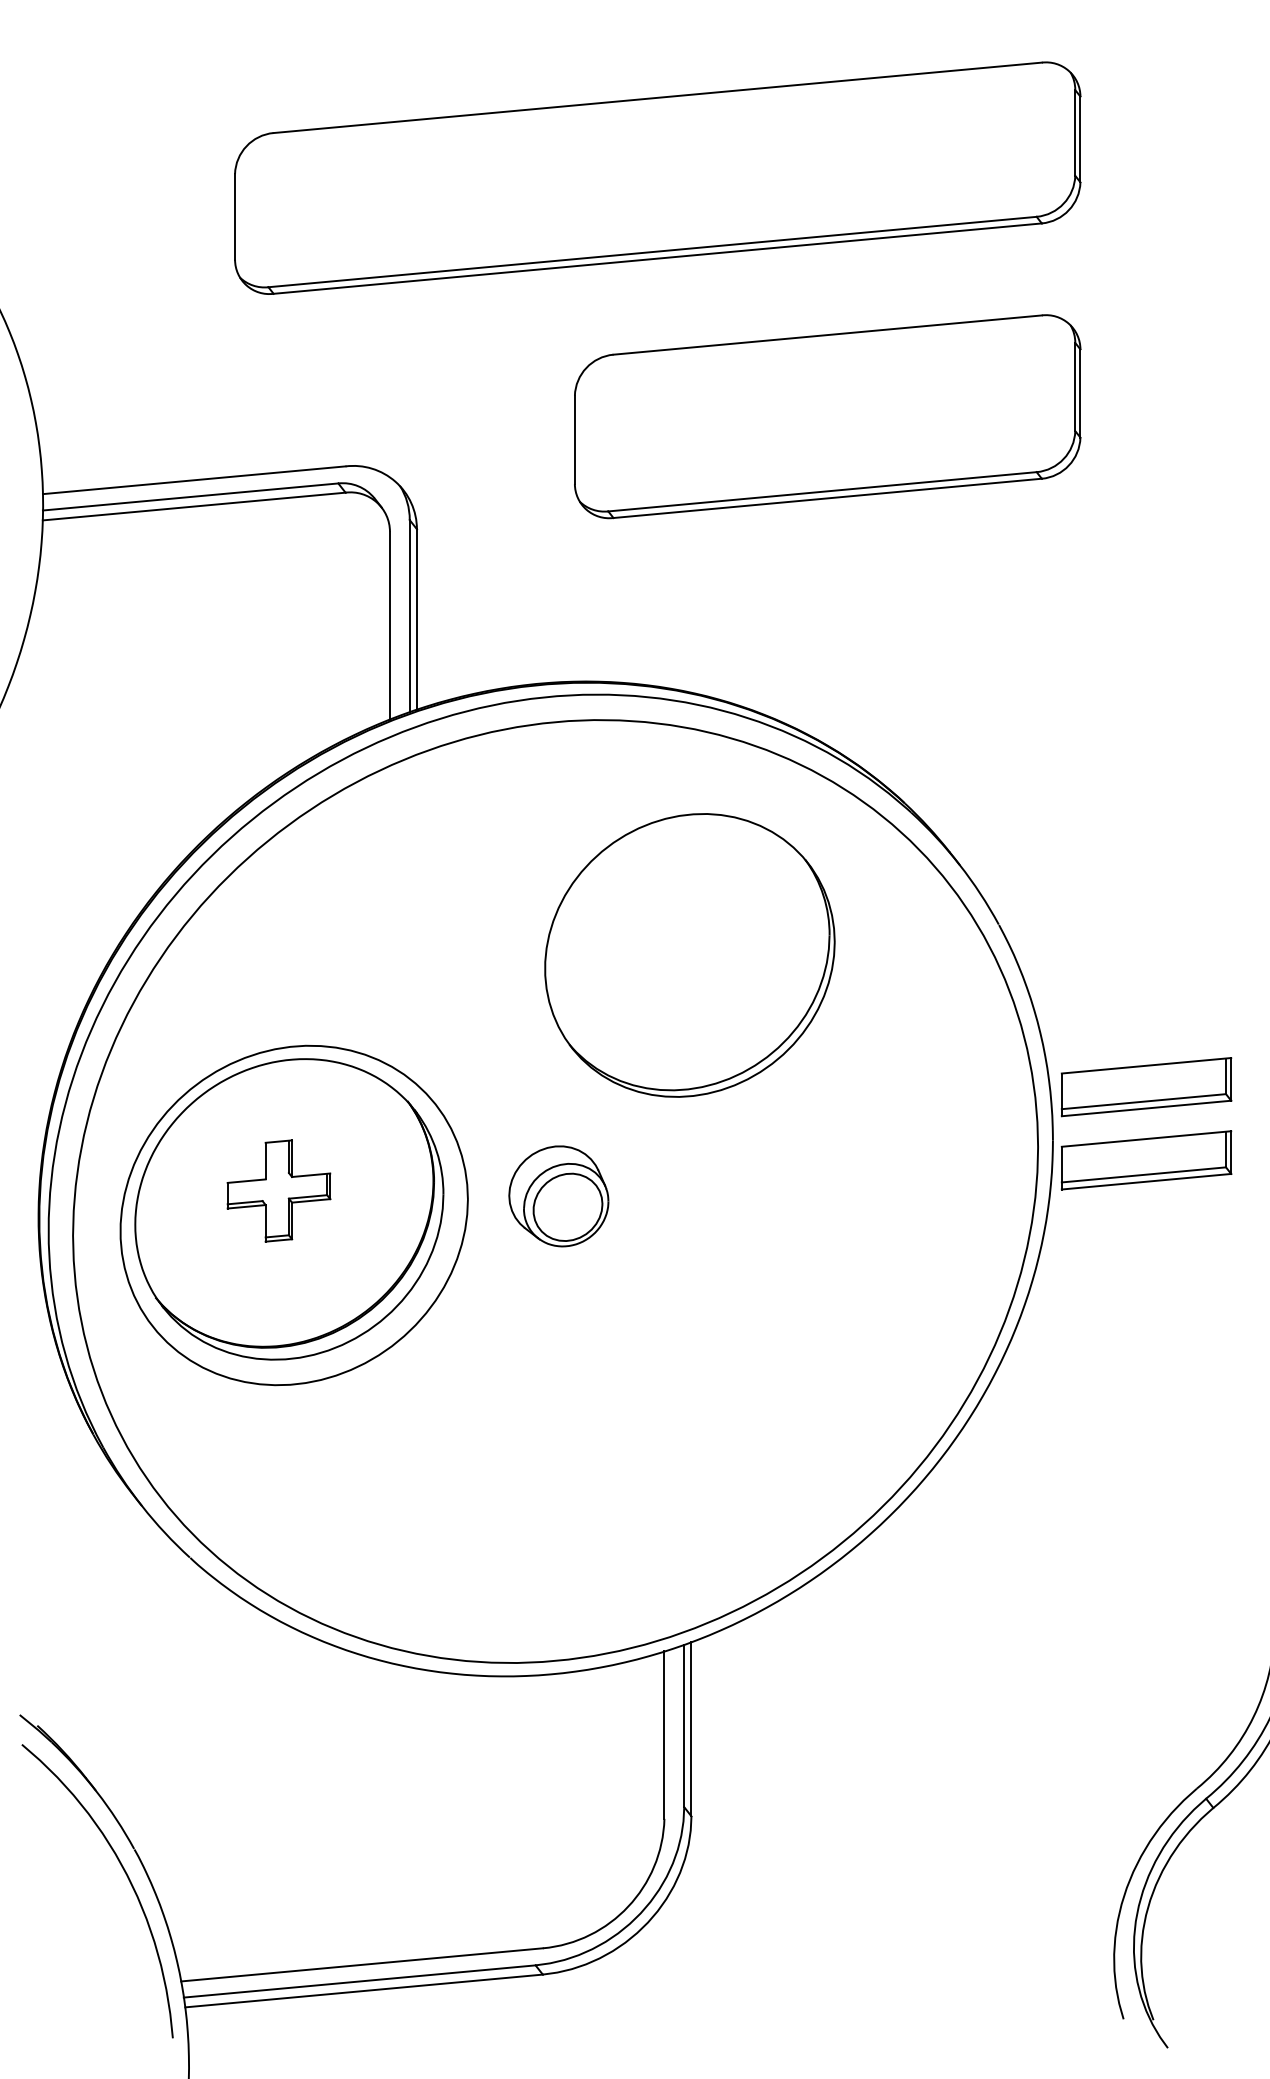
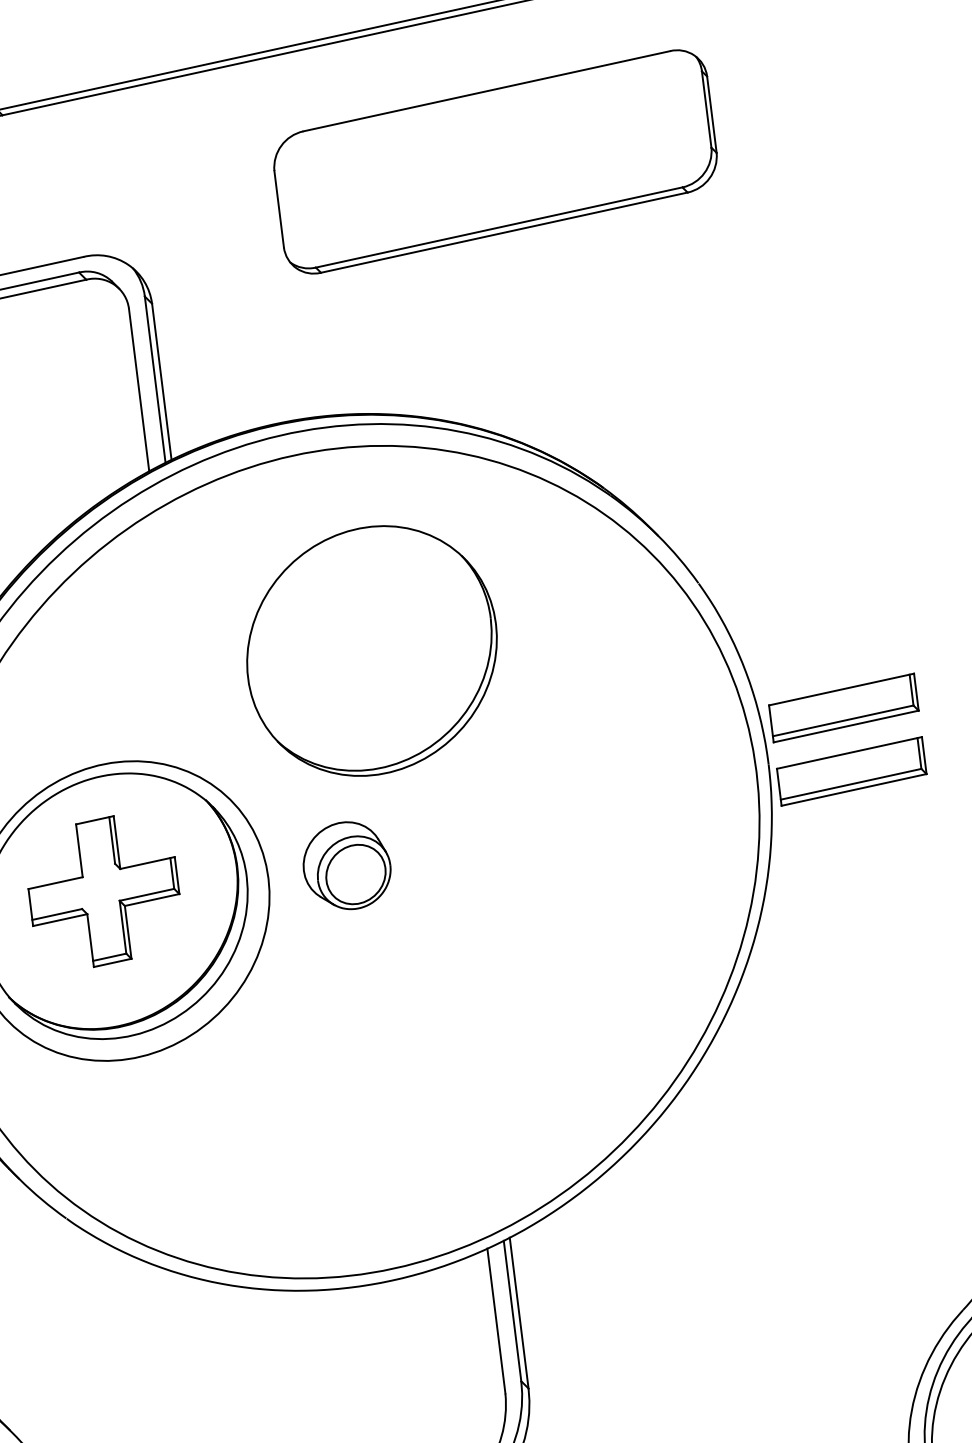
part: (689, 955) -> (371, 651), moved
part: (278, 1190) -> (103, 891), size x1.67

